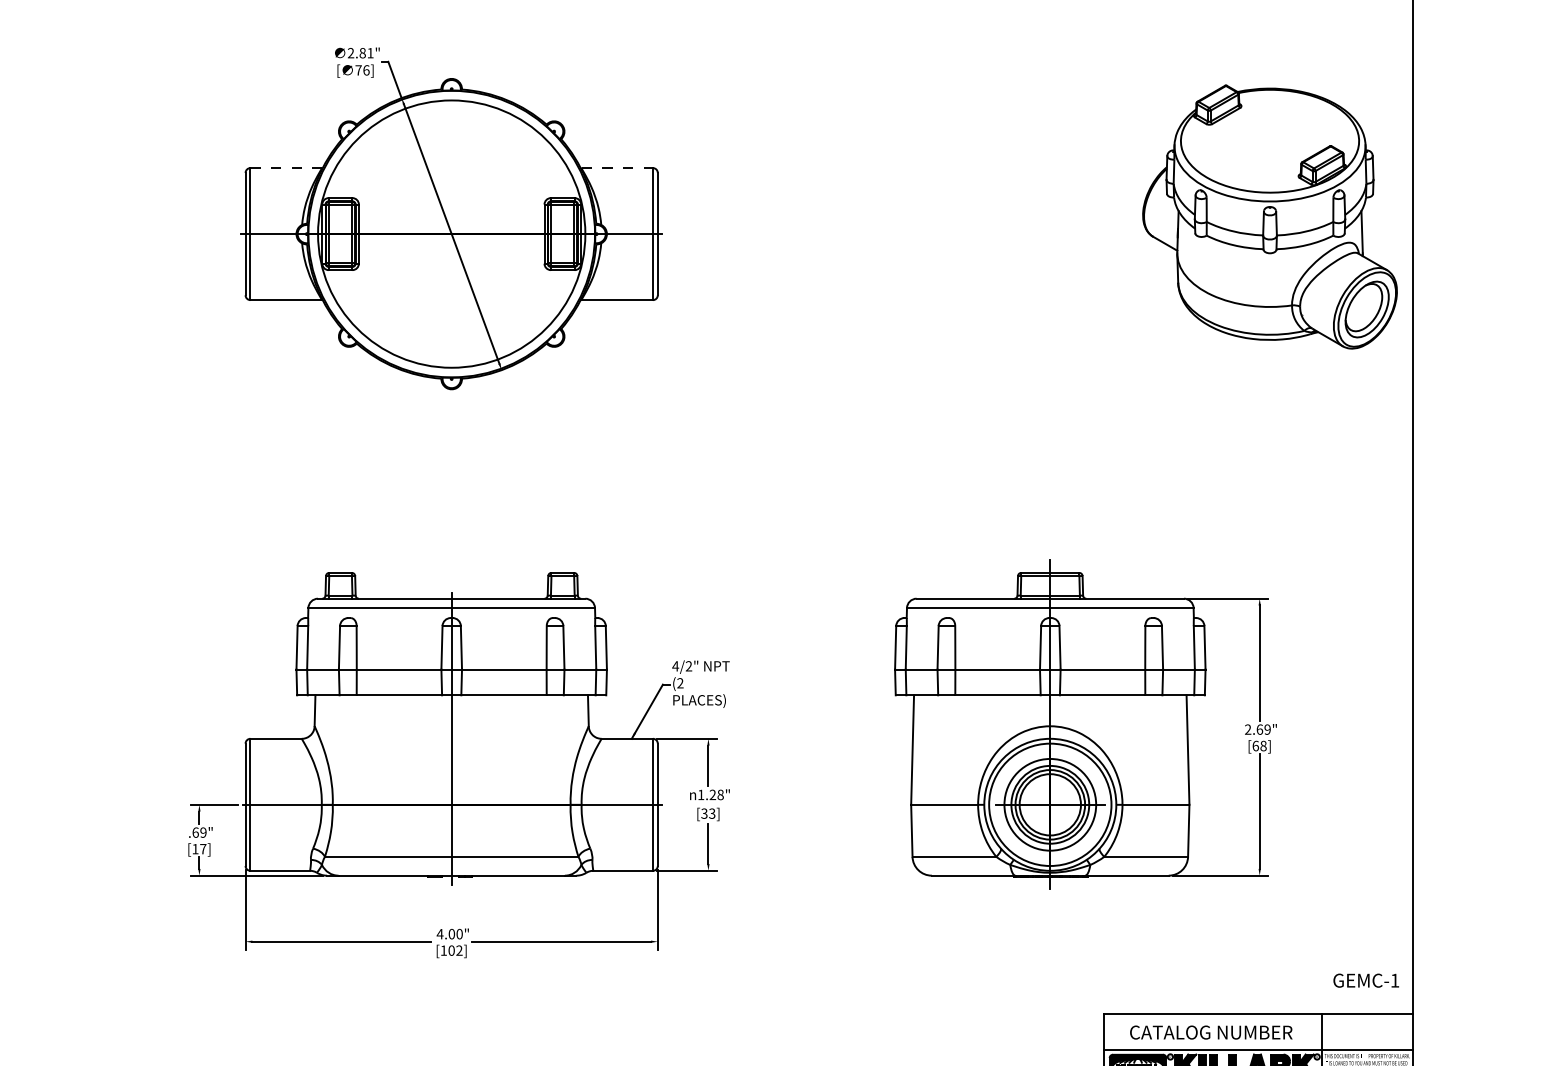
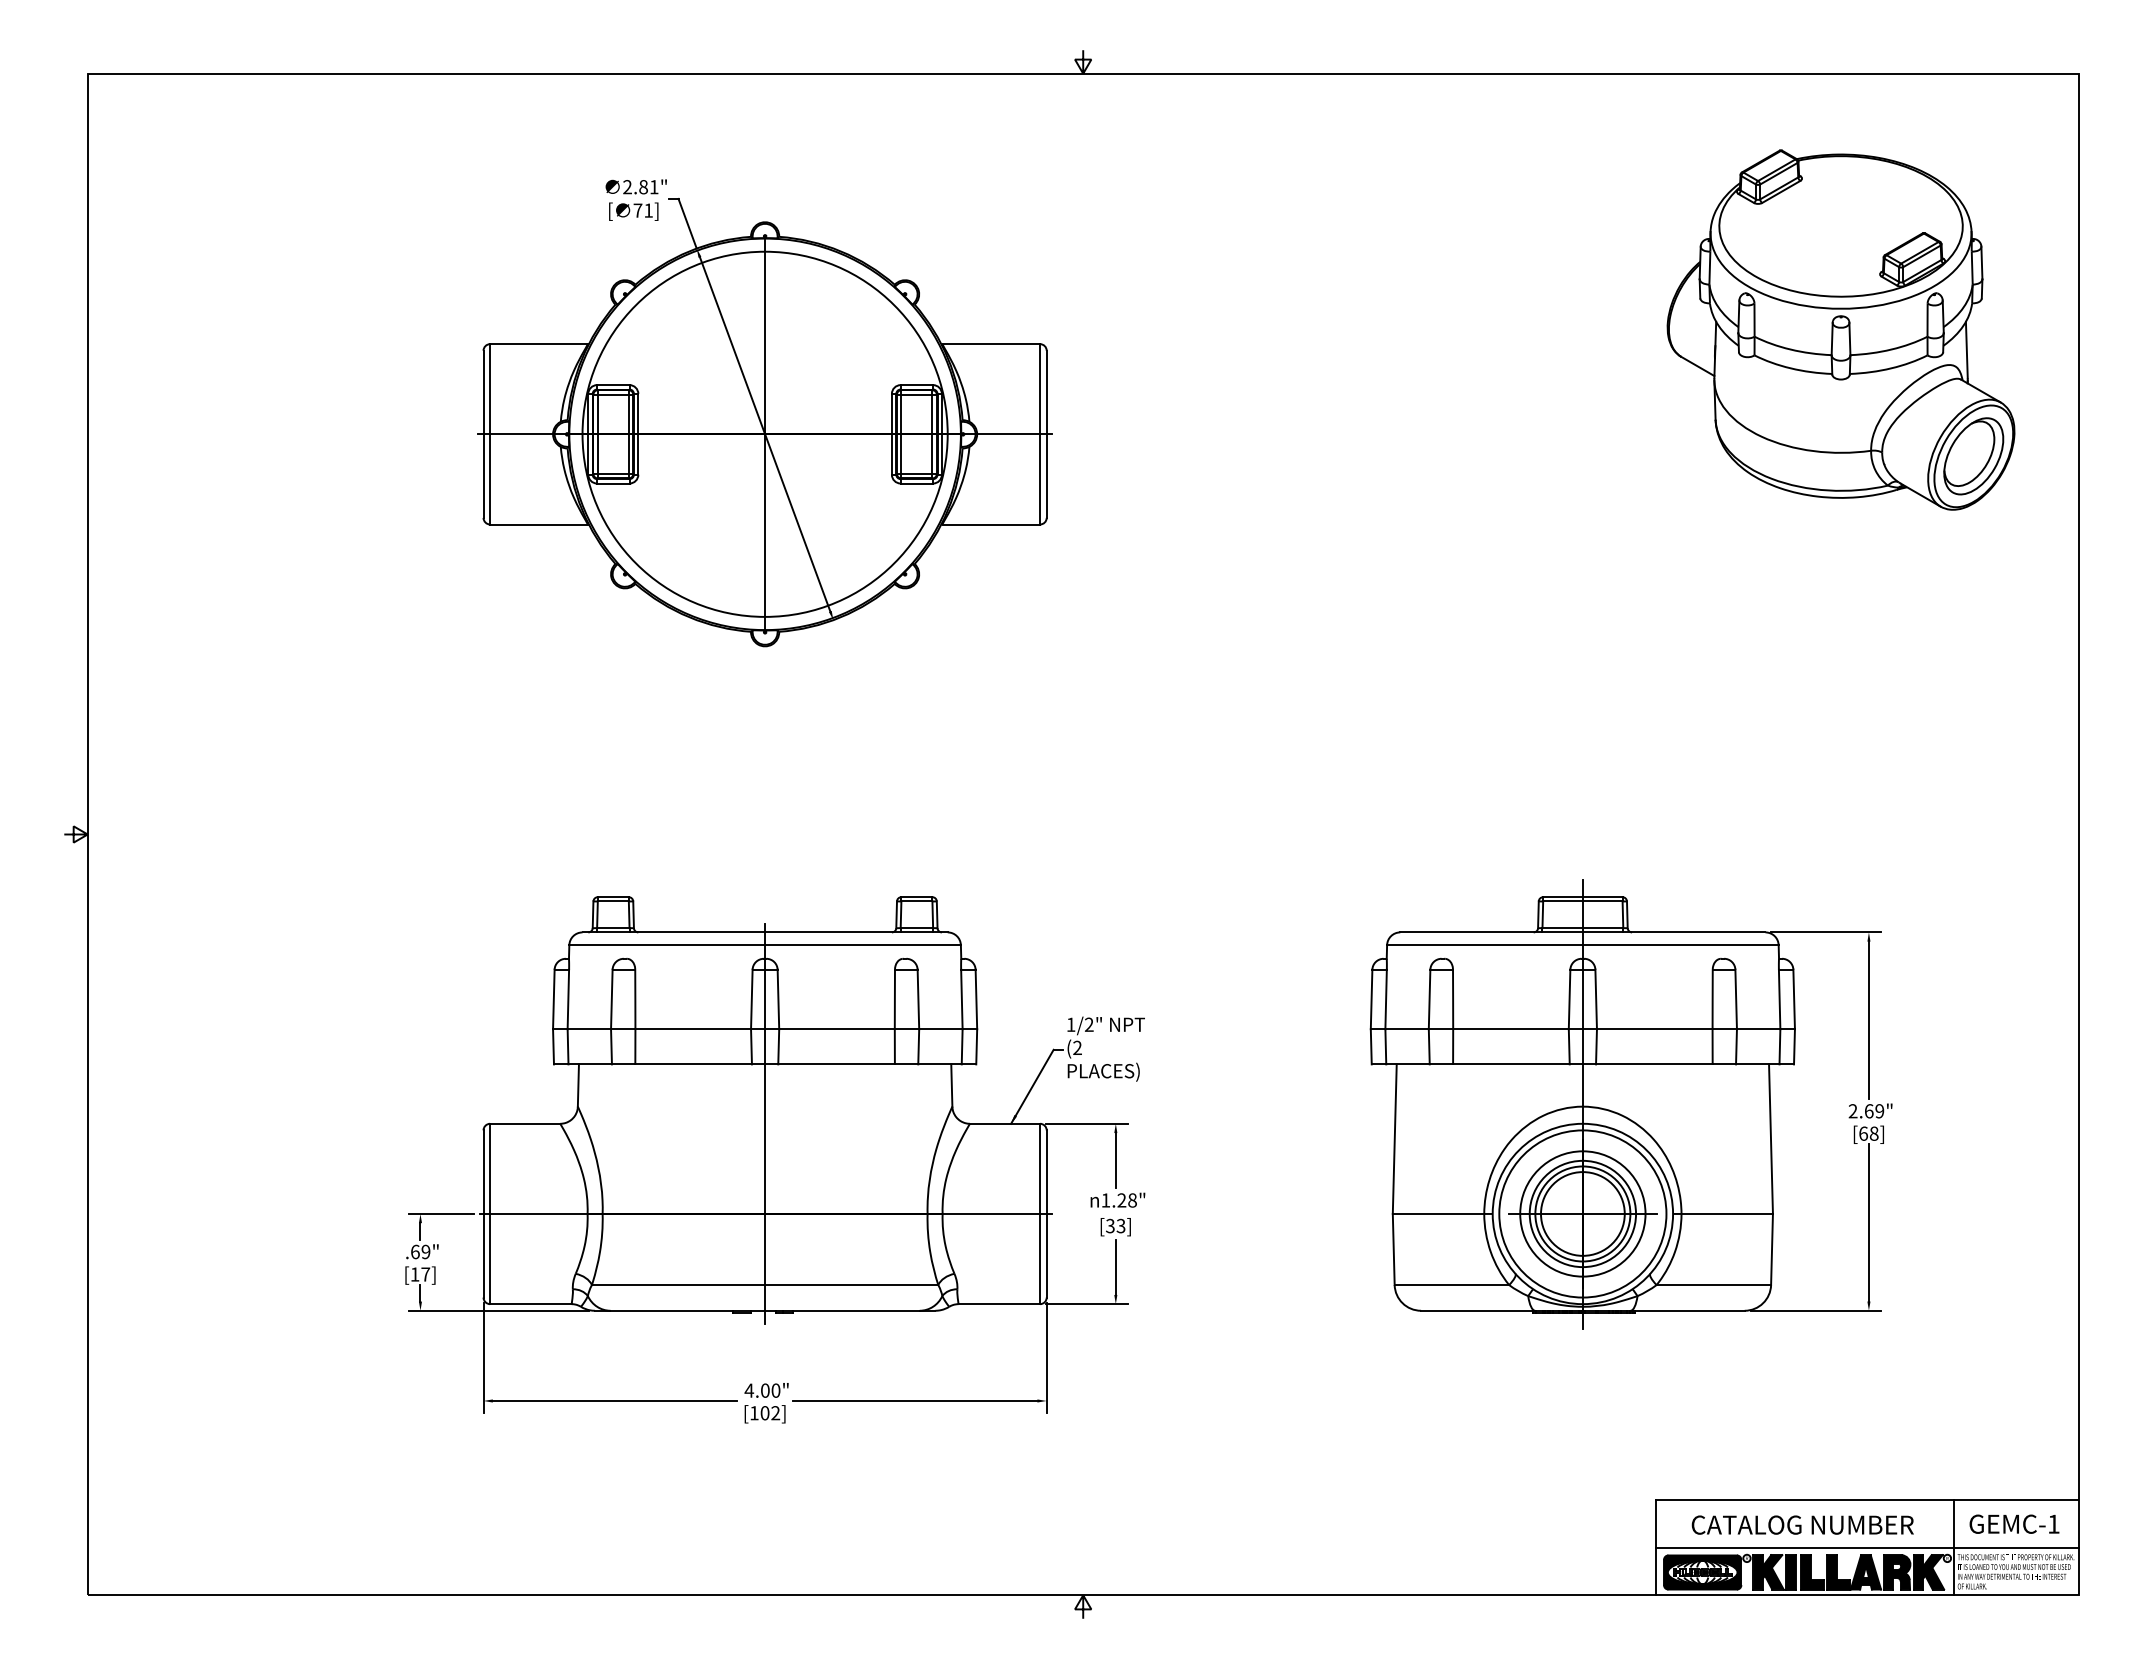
text: (366, 70) -> (648, 210), 76] -> 71]
line: (285, 168) -> (538, 344), dashed -> solid
line: (617, 168) -> (991, 344), dashed -> solid
part: (1269, 216) -> (1840, 329), moved
line: (451, 234) -> (765, 434), added
text: (675, 666) -> (1070, 1024), 4/2" -> 1/2"
text: (1366, 980) -> (2014, 1523), moved

